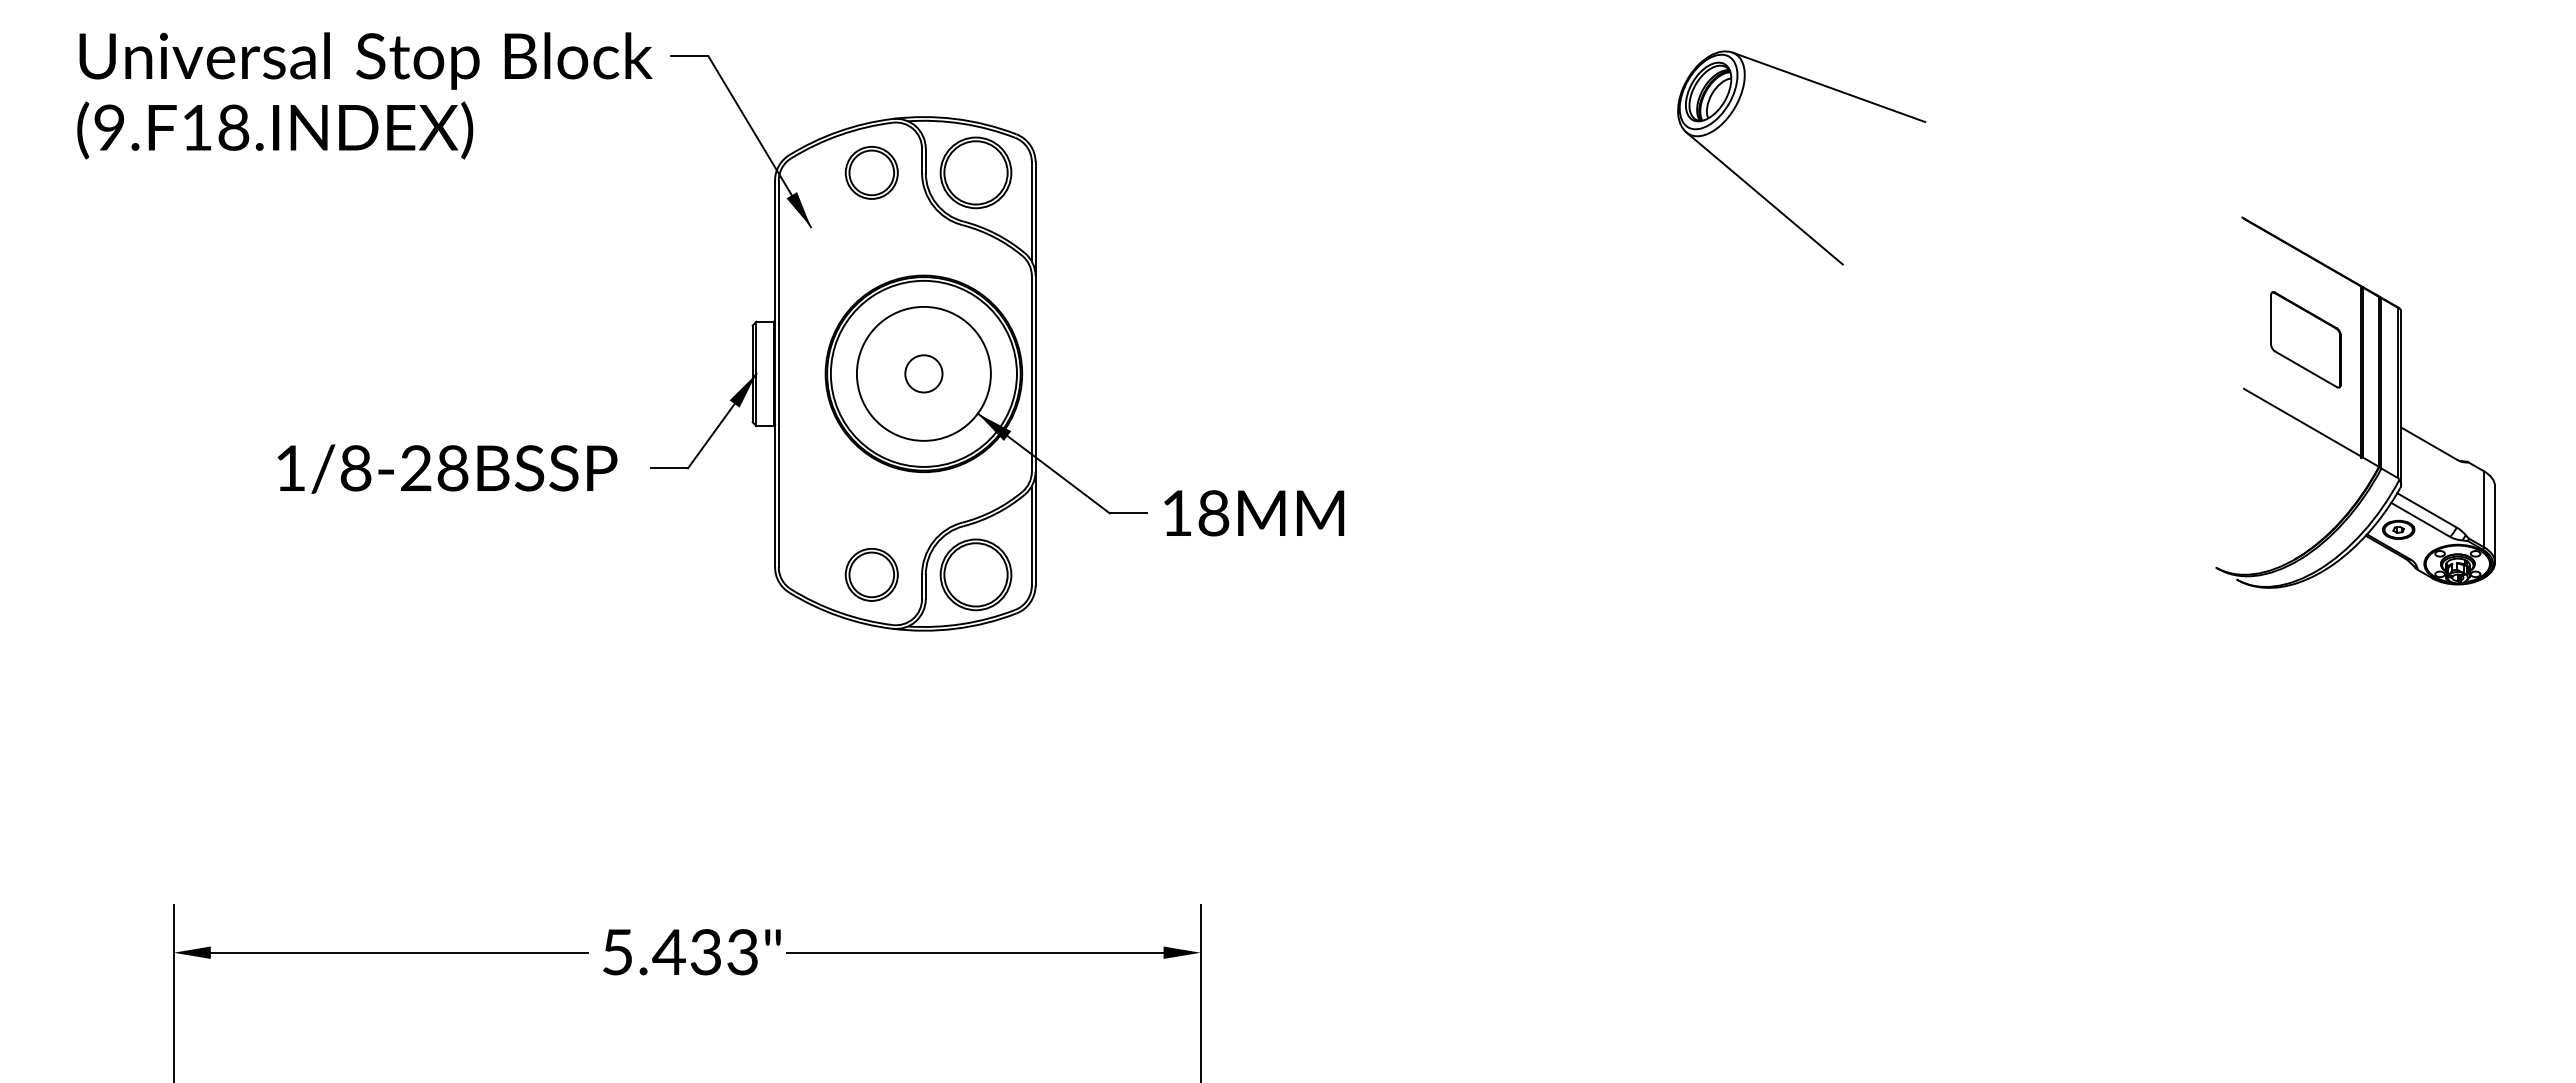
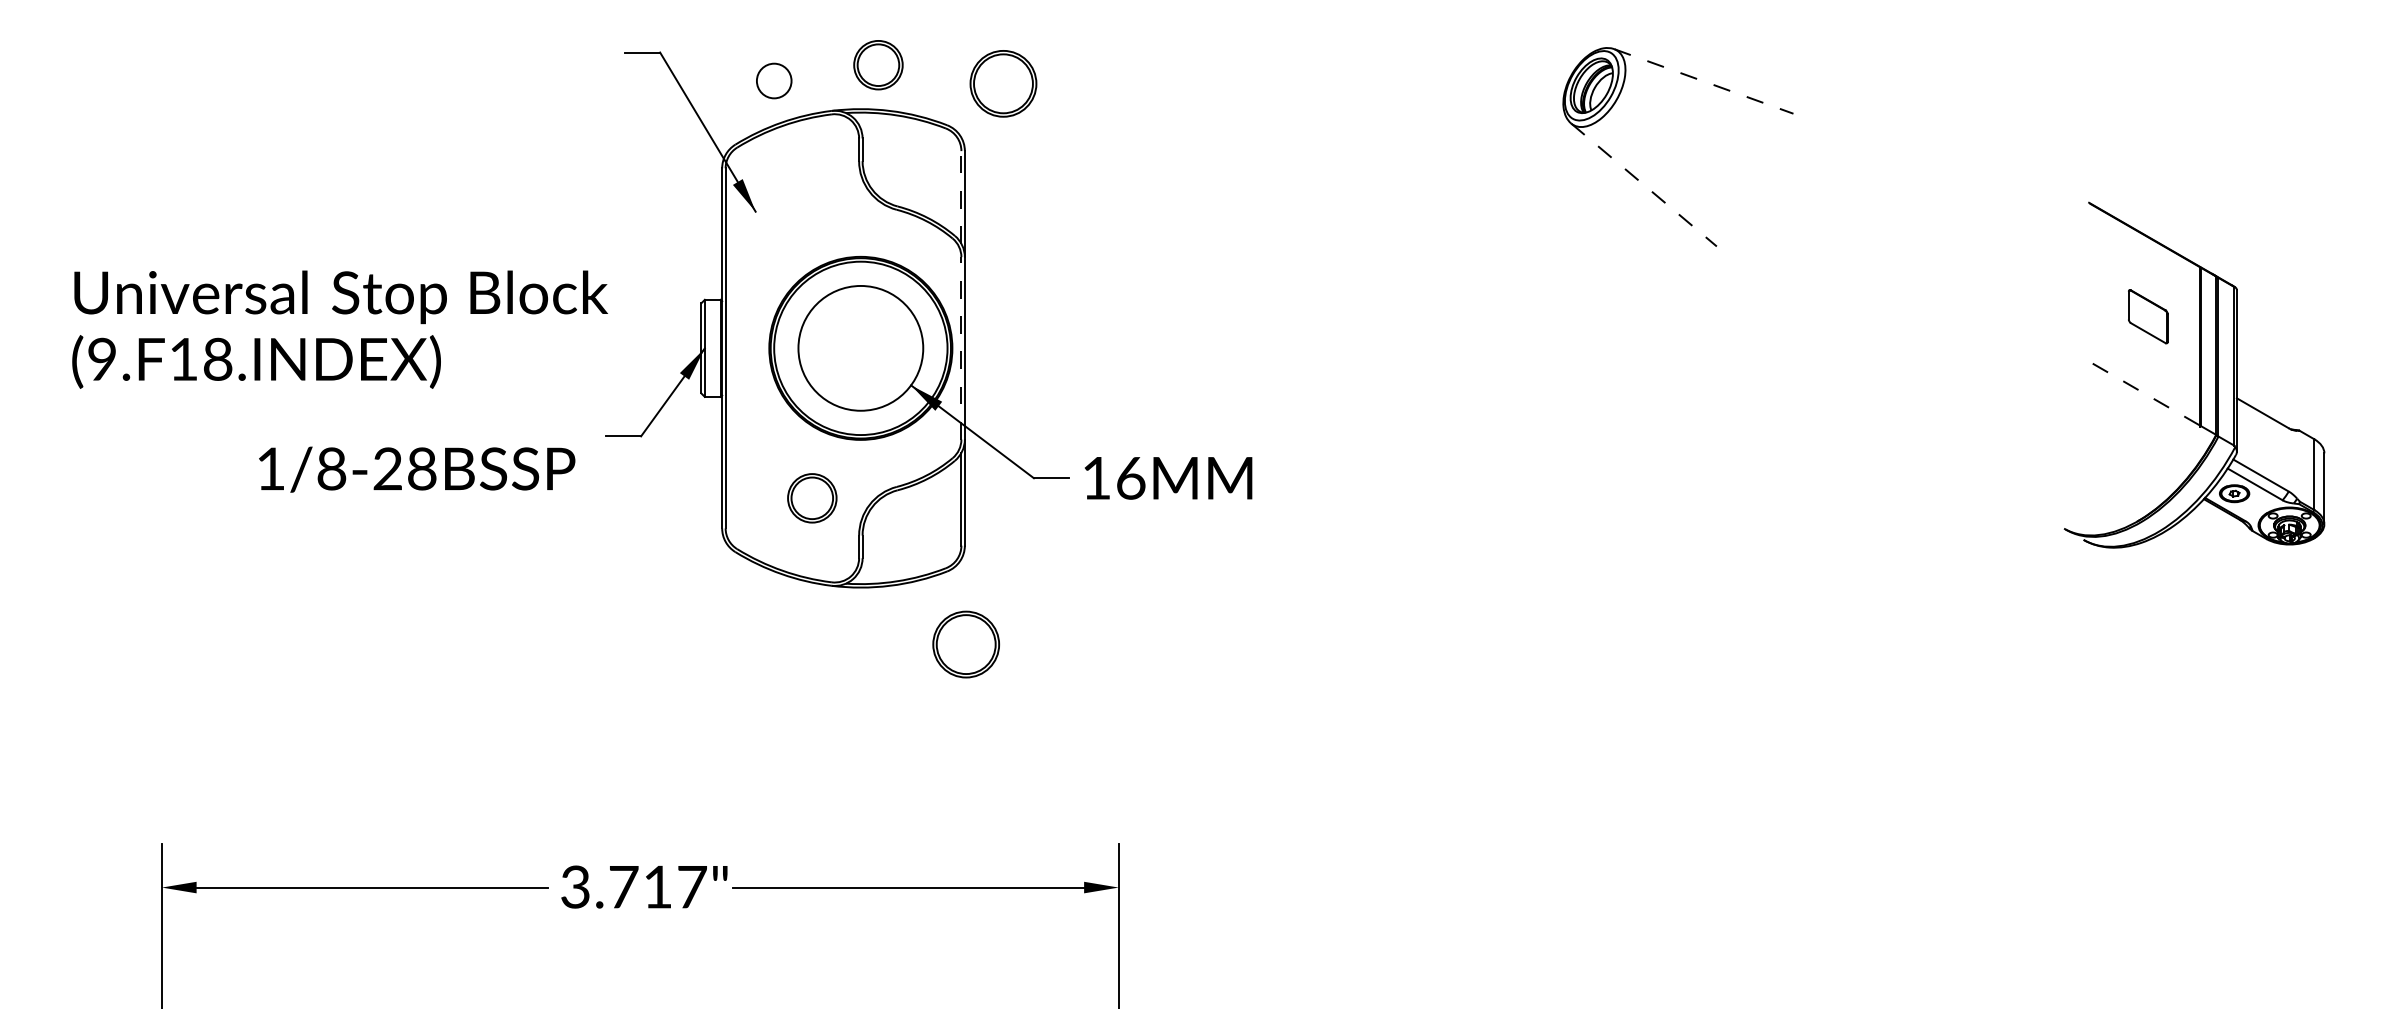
line: (1829, 87) -> (1704, 81), solid -> dashed
text: (364, 95) -> (339, 329), moved
part: (871, 172) -> (878, 64), moved
part: (975, 172) -> (1002, 83), moved
line: (1765, 198) -> (1644, 184), solid -> dashed
line: (1031, 211) -> (961, 197), solid -> dashed
part: (2305, 339) -> (2147, 316), size x0.6
circle: (923, 373) -> (773, 80), moved
line: (1031, 373) -> (961, 348), solid -> dashed
line: (2302, 422) -> (2145, 393), solid -> dashed
text: (447, 468) -> (417, 469), moved
text: (1213, 513) -> (1130, 478), 18MM -> 16MM
part: (871, 574) -> (812, 497), moved
part: (975, 574) -> (965, 644), moved
text: (680, 952) -> (634, 887), 5.433" -> 3.717"

